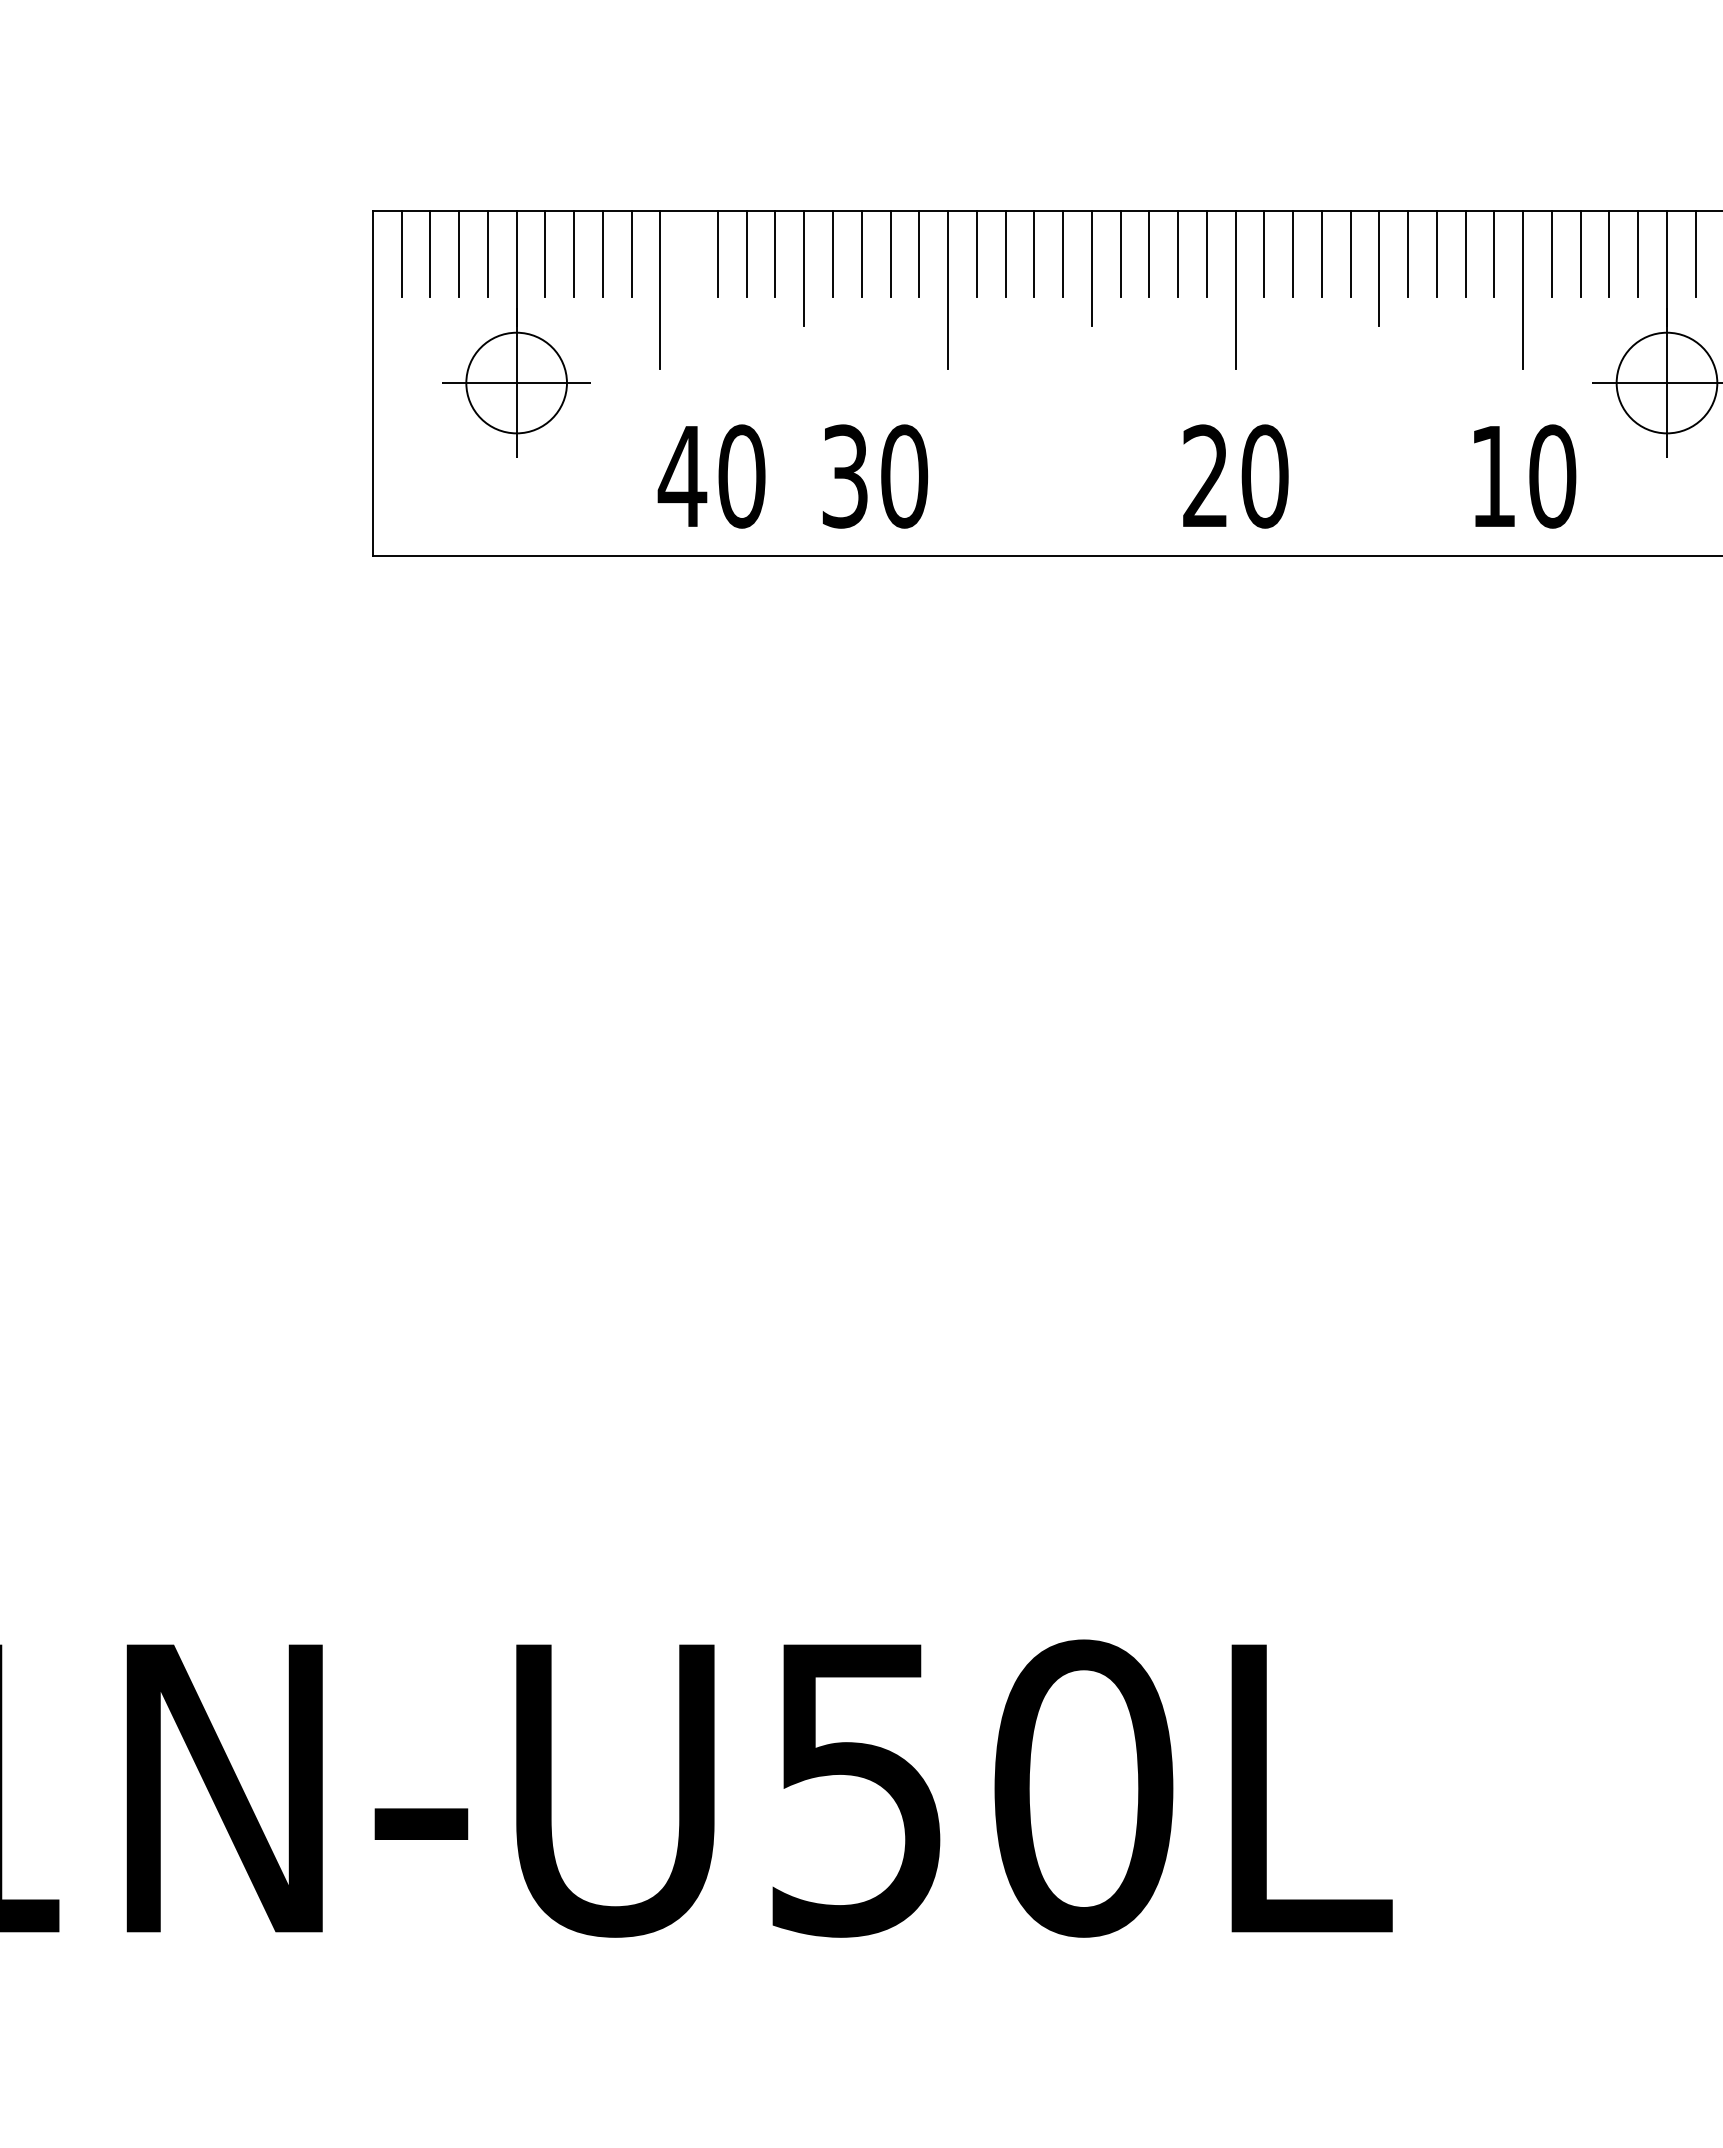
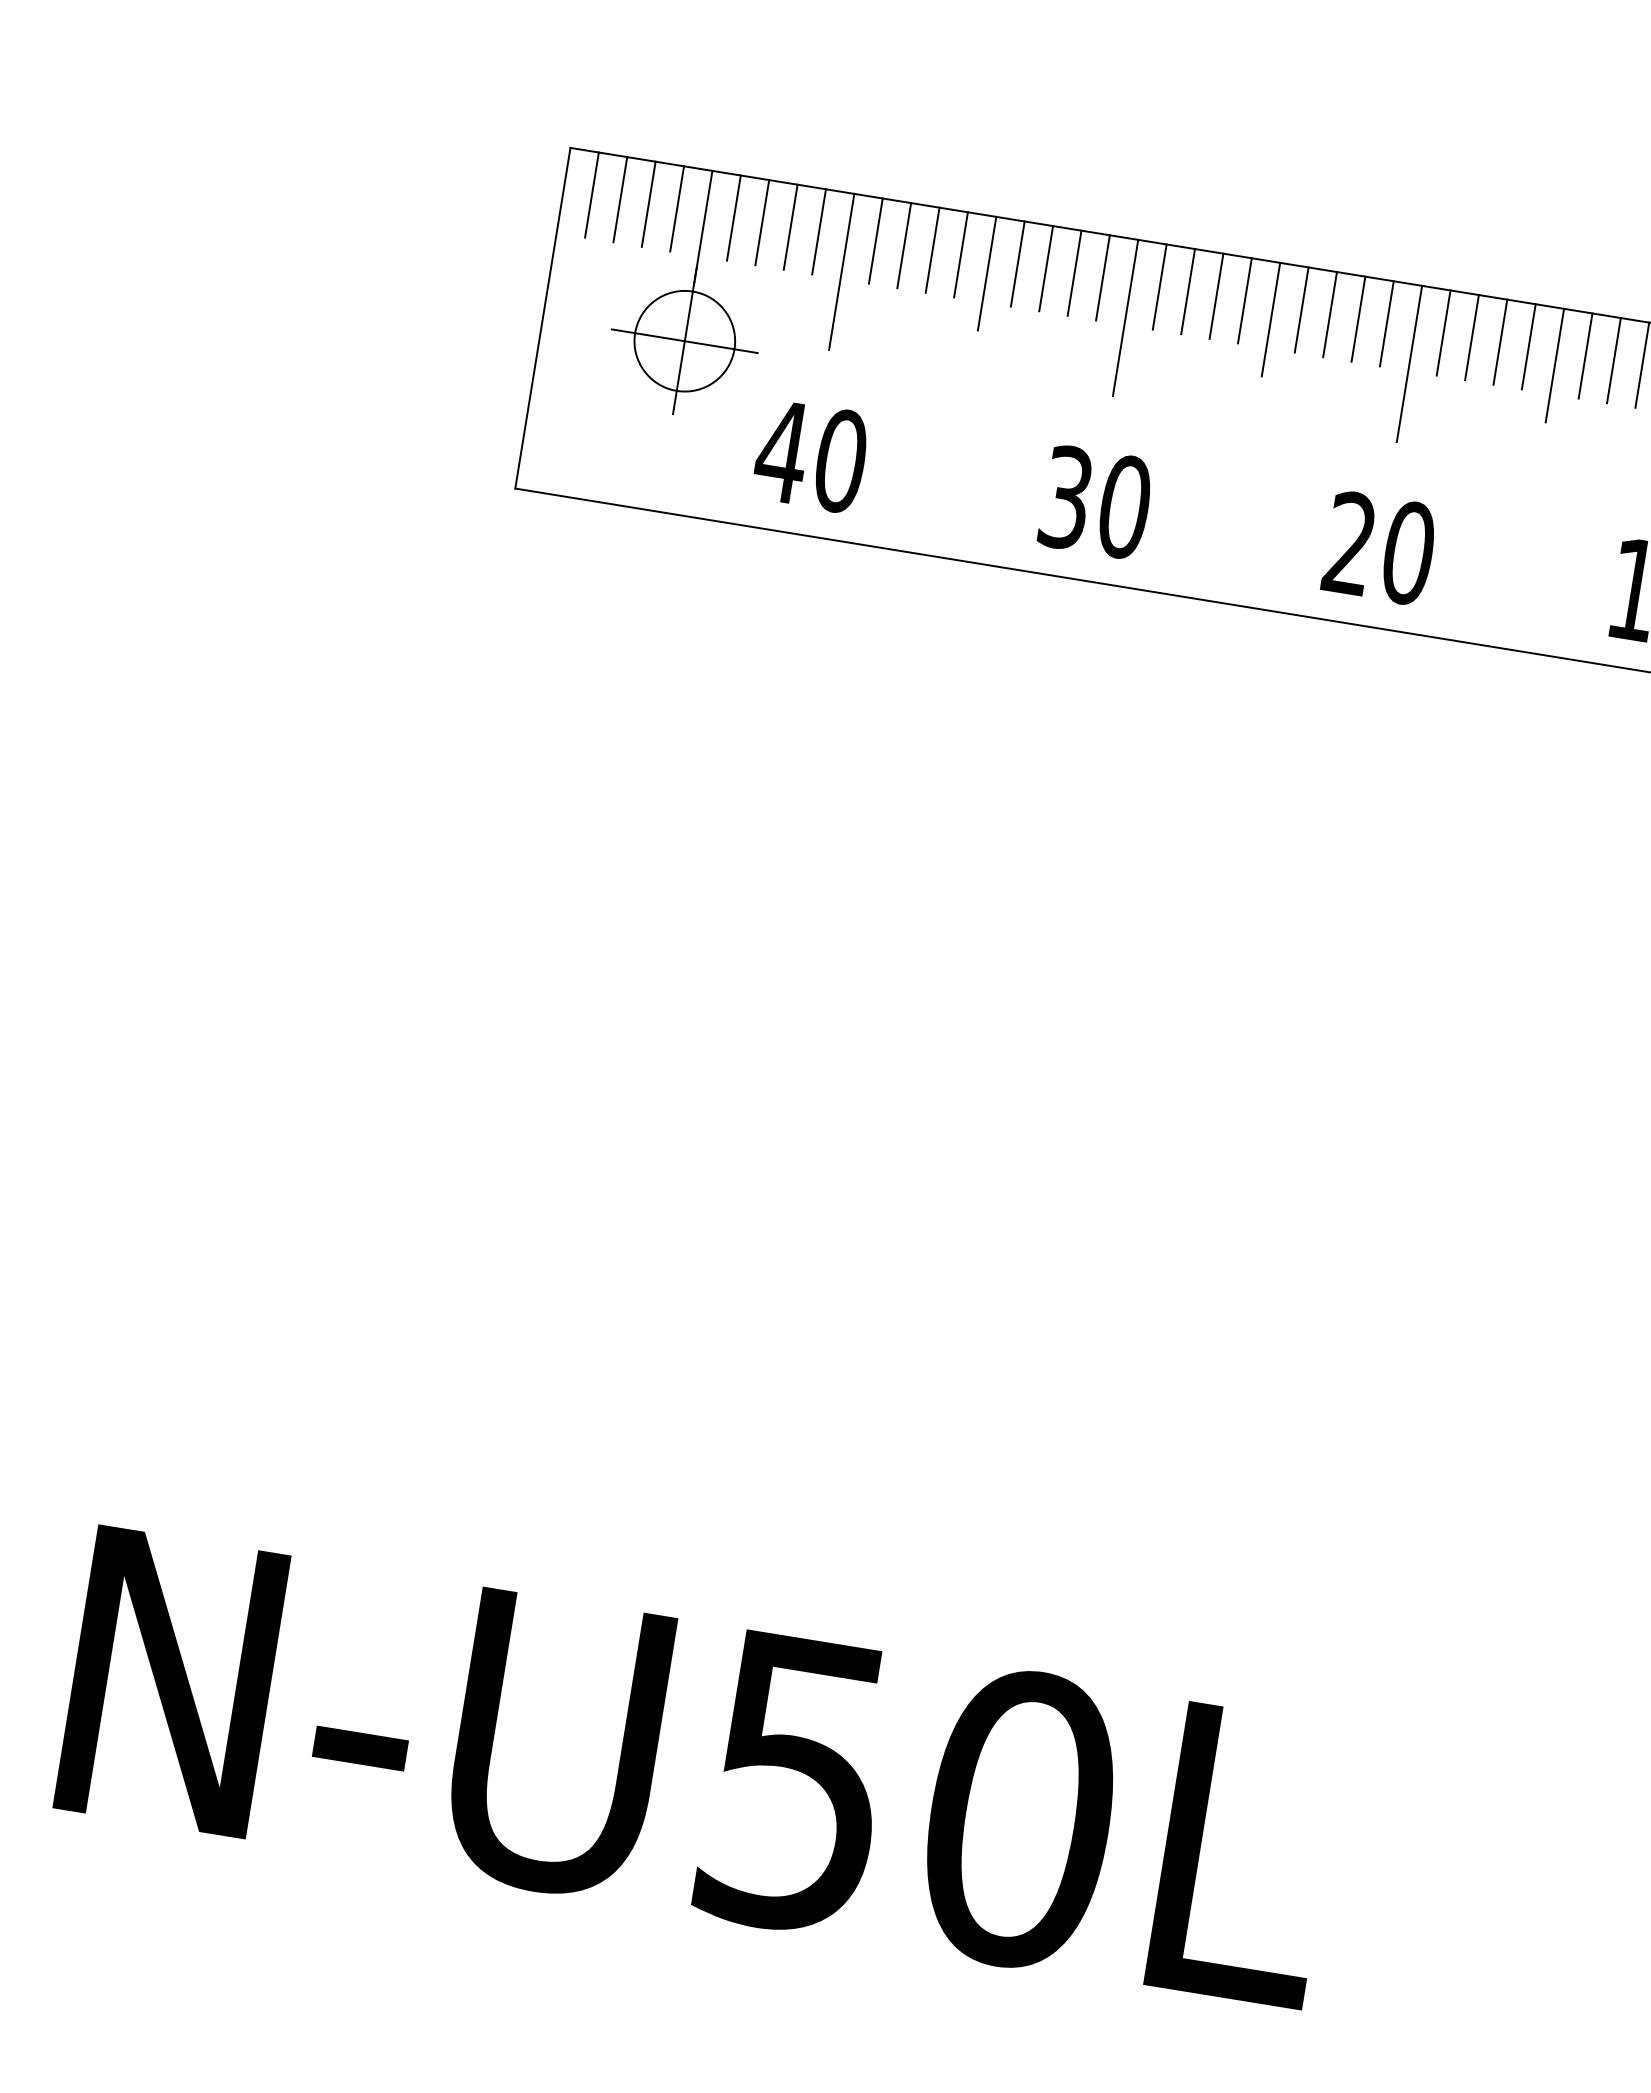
line: (689, 253) -> (876, 240), added
text: (711, 476) -> (810, 456), moved
text: (875, 476) -> (1096, 502), moved

